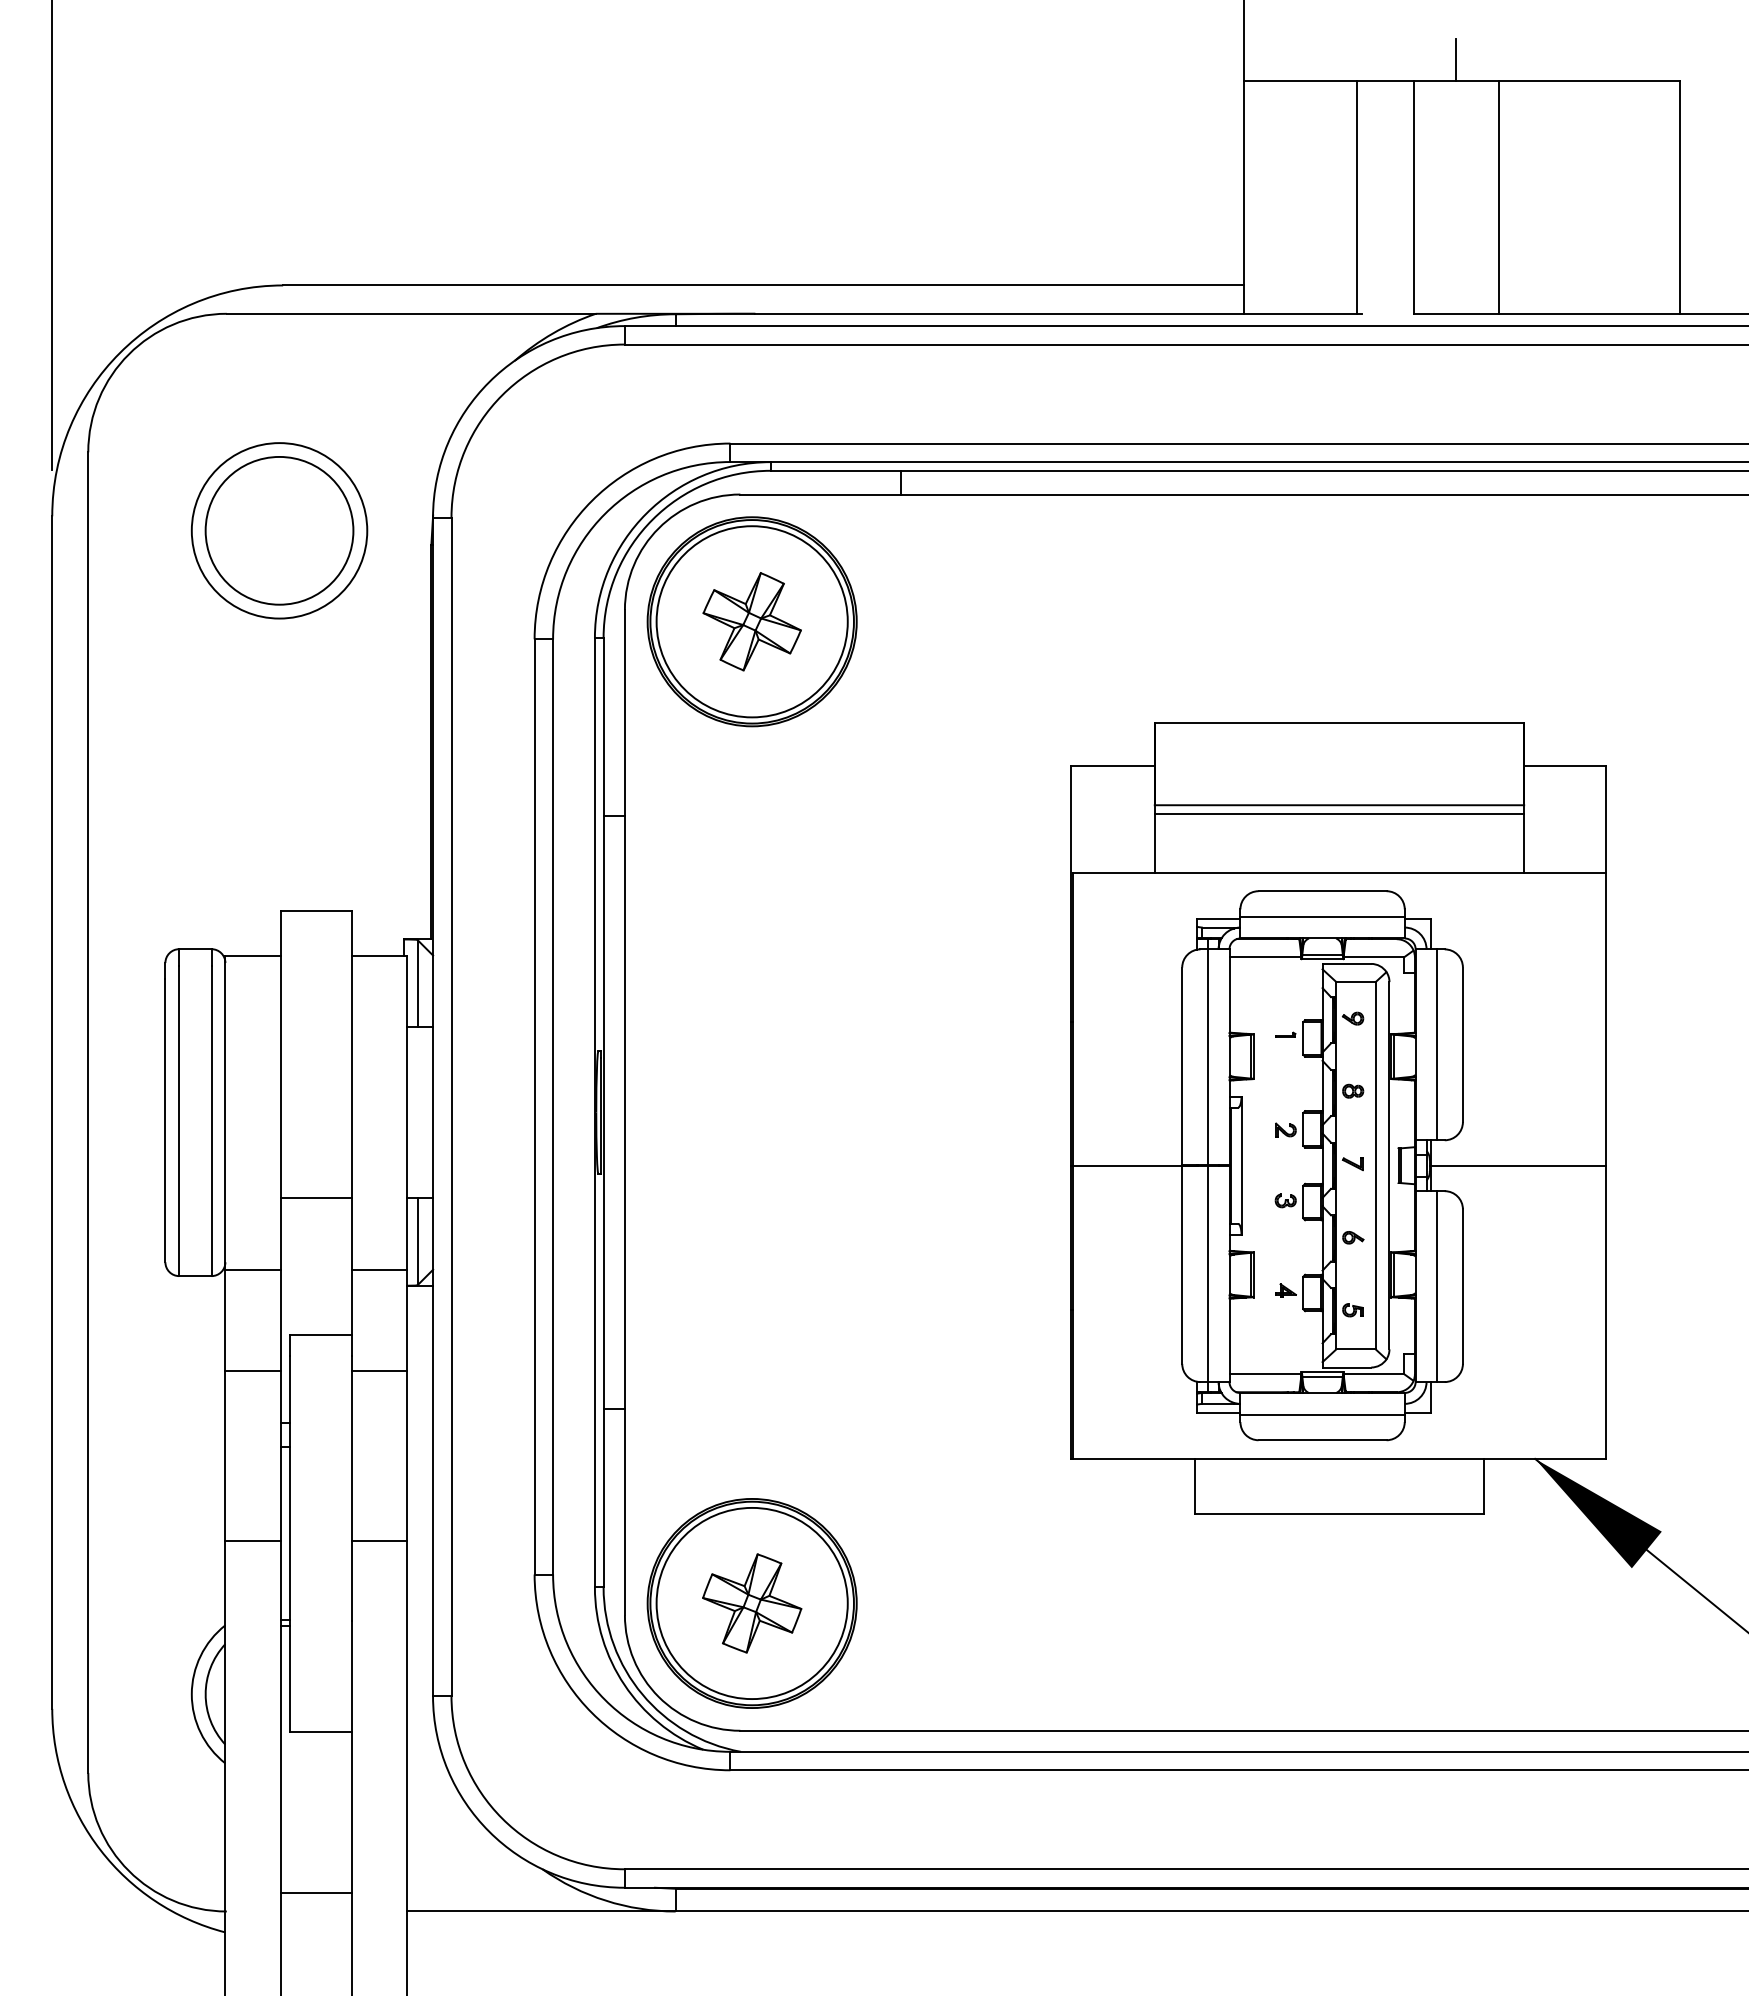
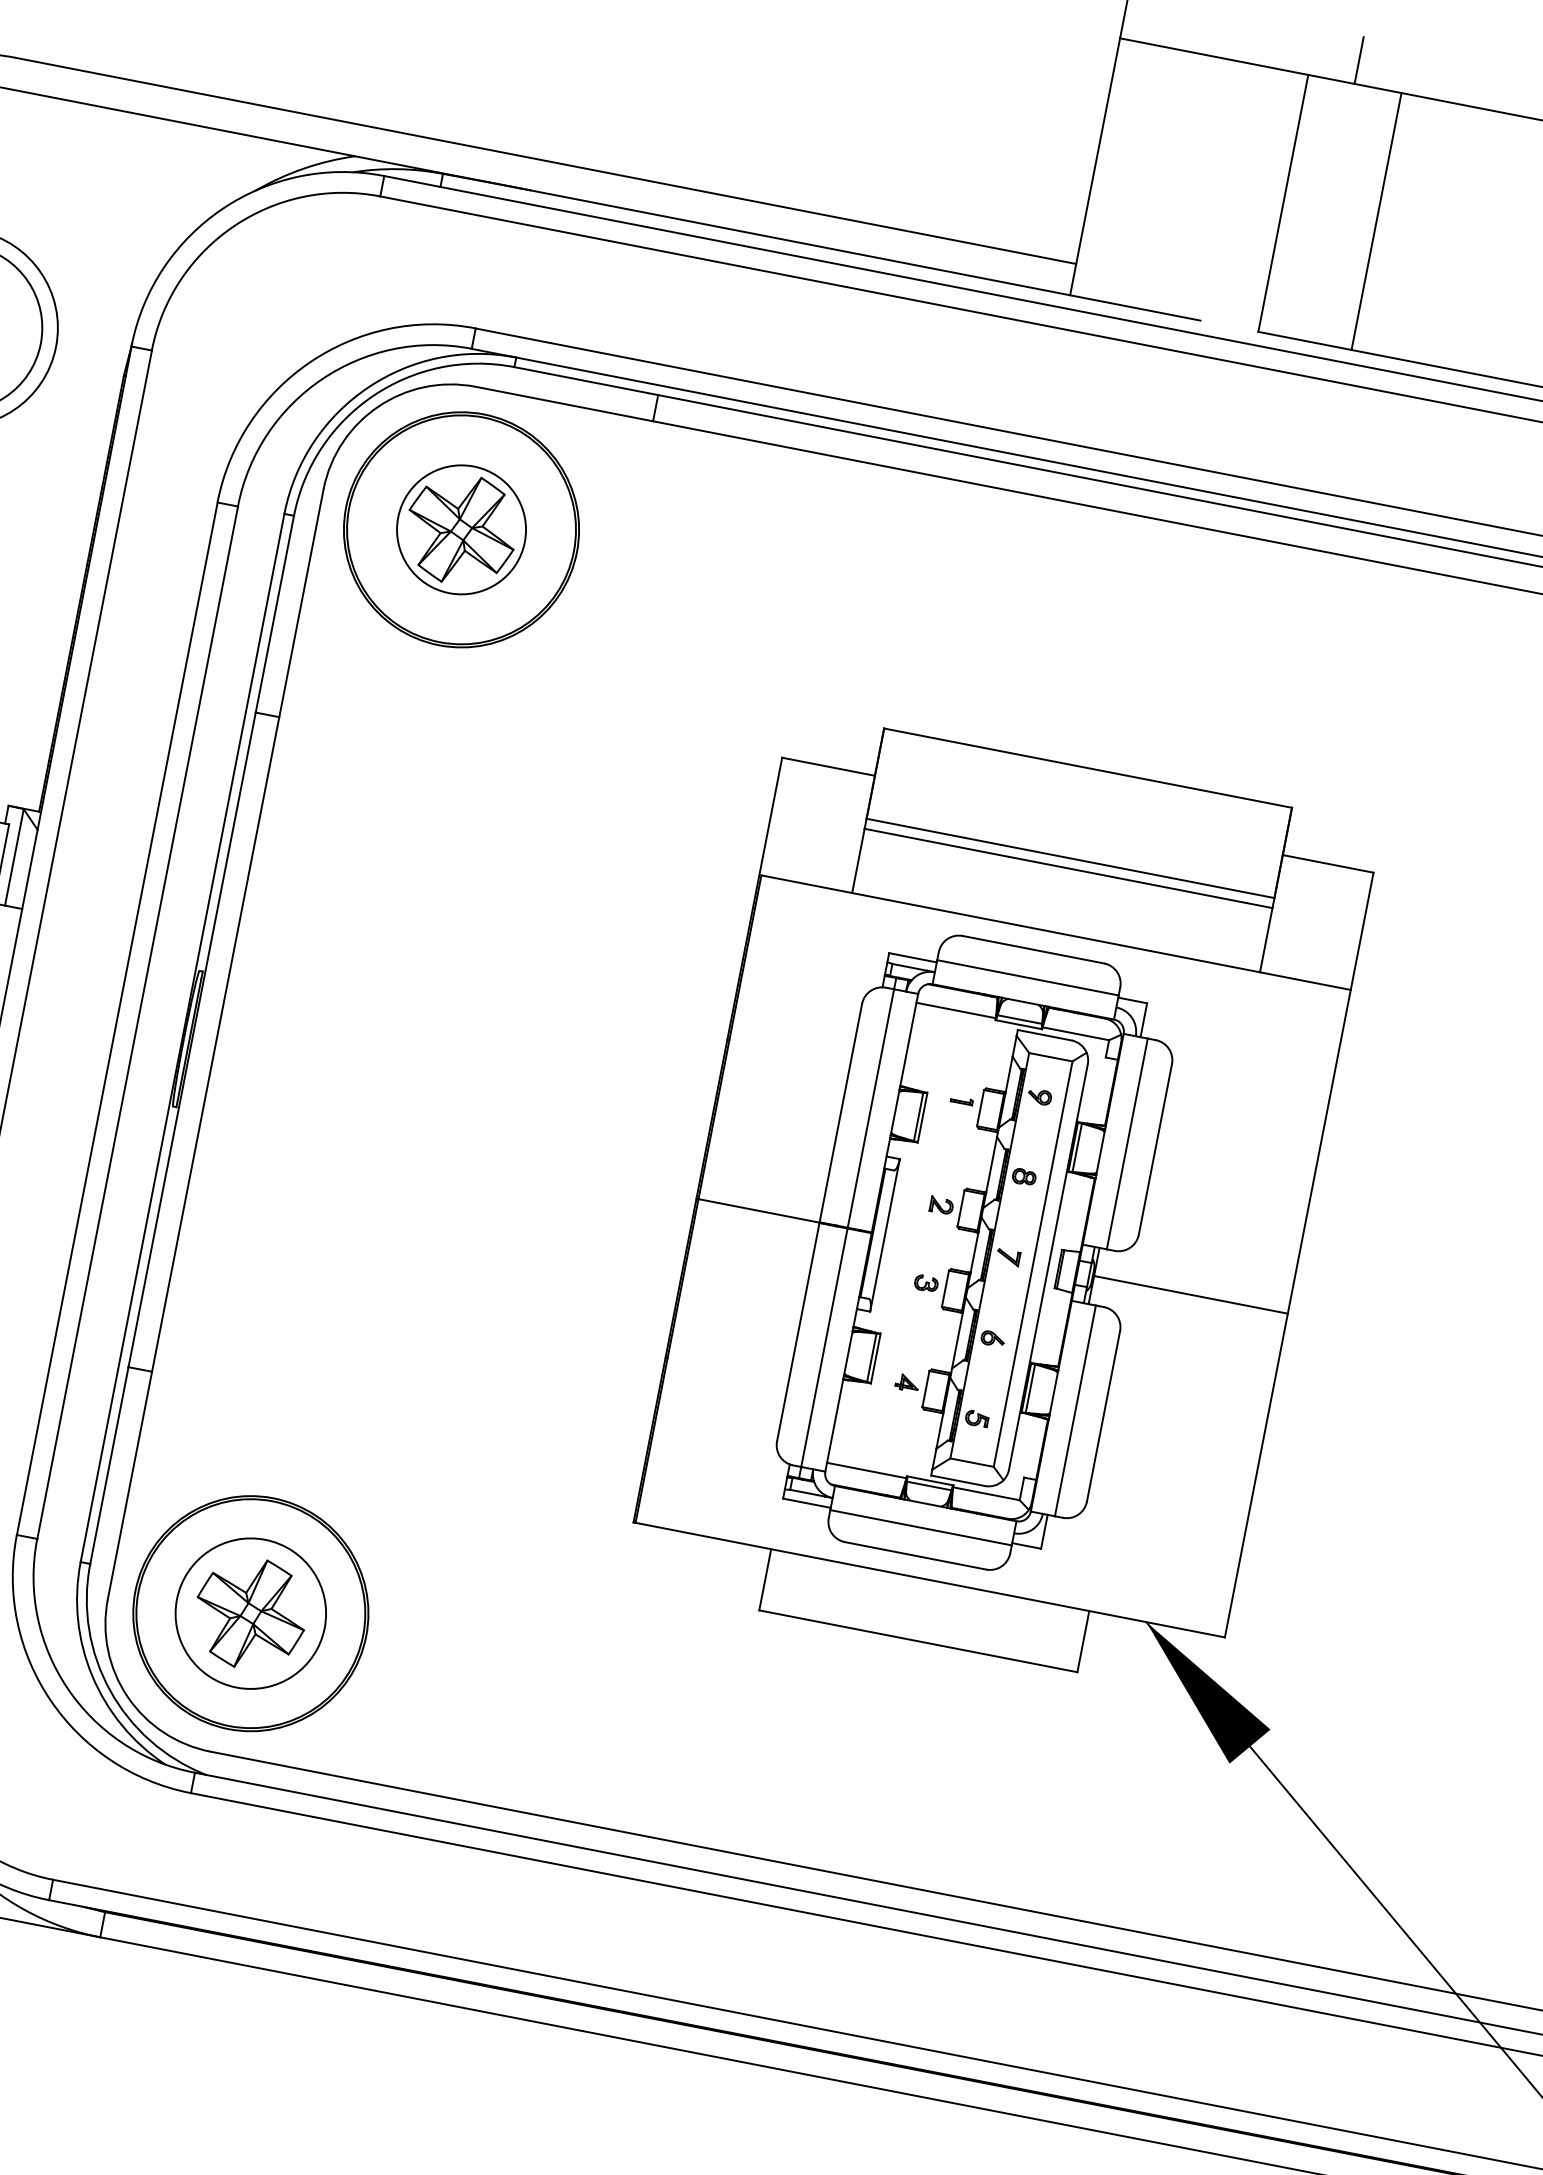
line: (1357, 197) -> (1220, 191), removed
circle: (751, 621) -> (460, 529), size x0.6
circle: (751, 1603) -> (250, 1613), size x0.7

